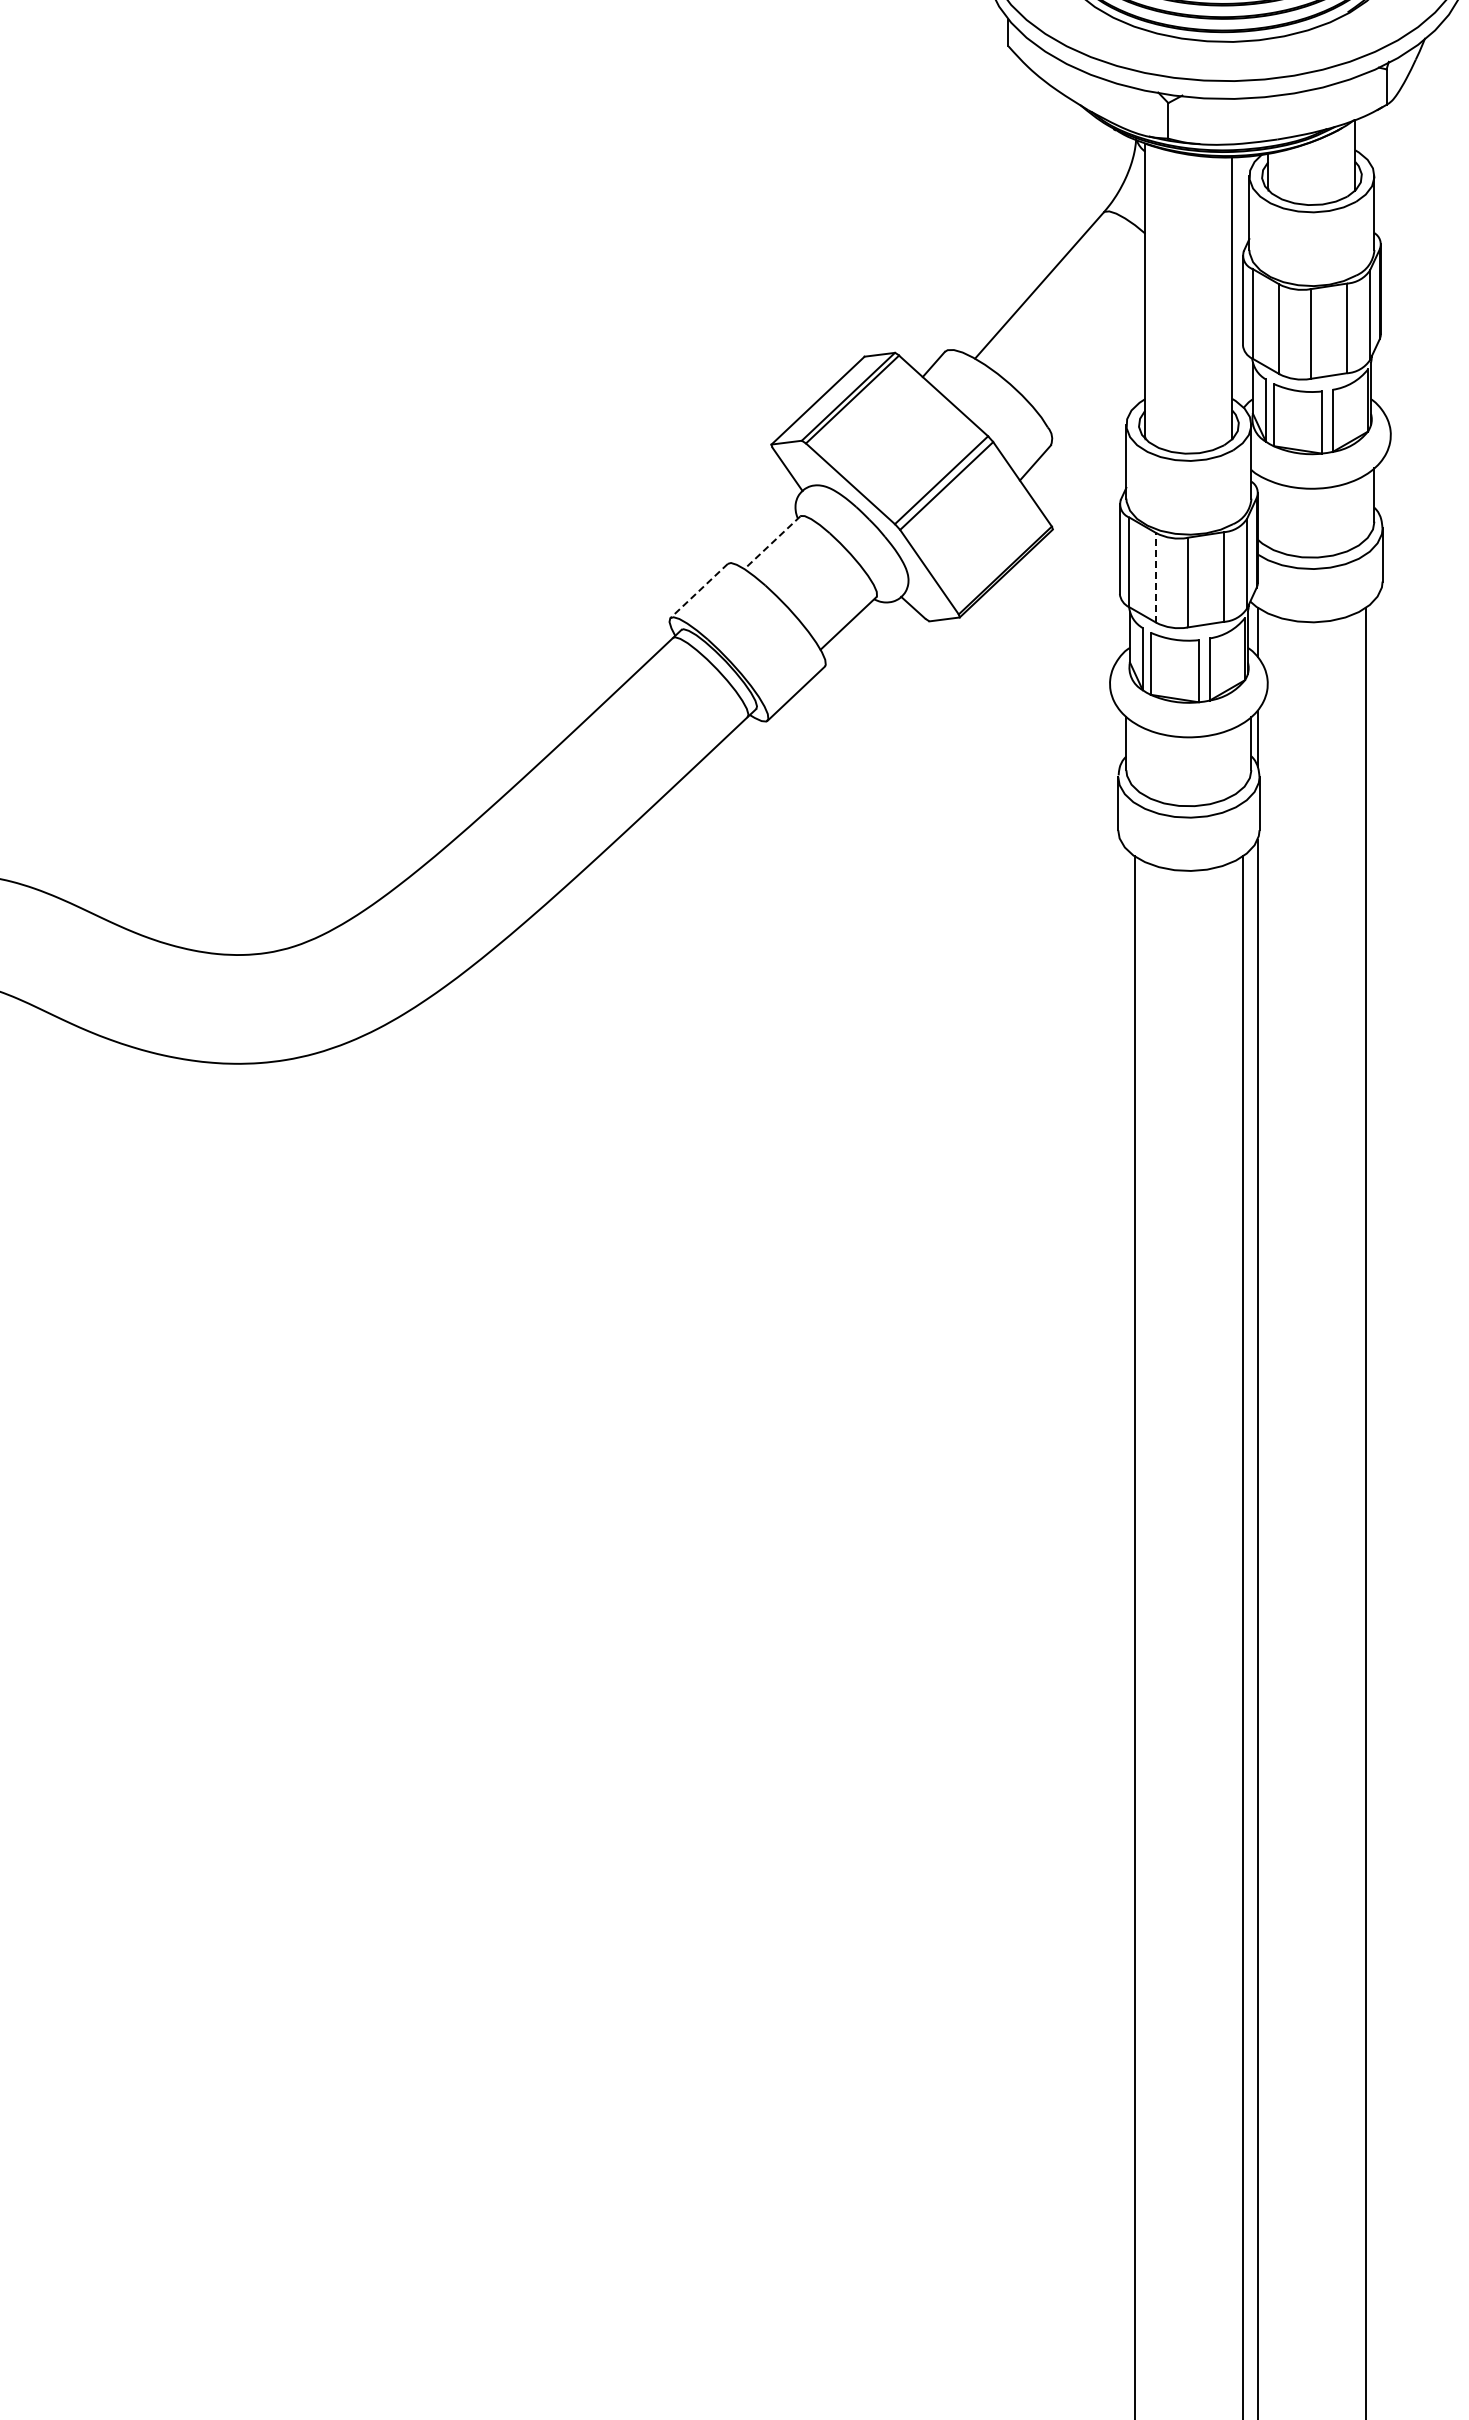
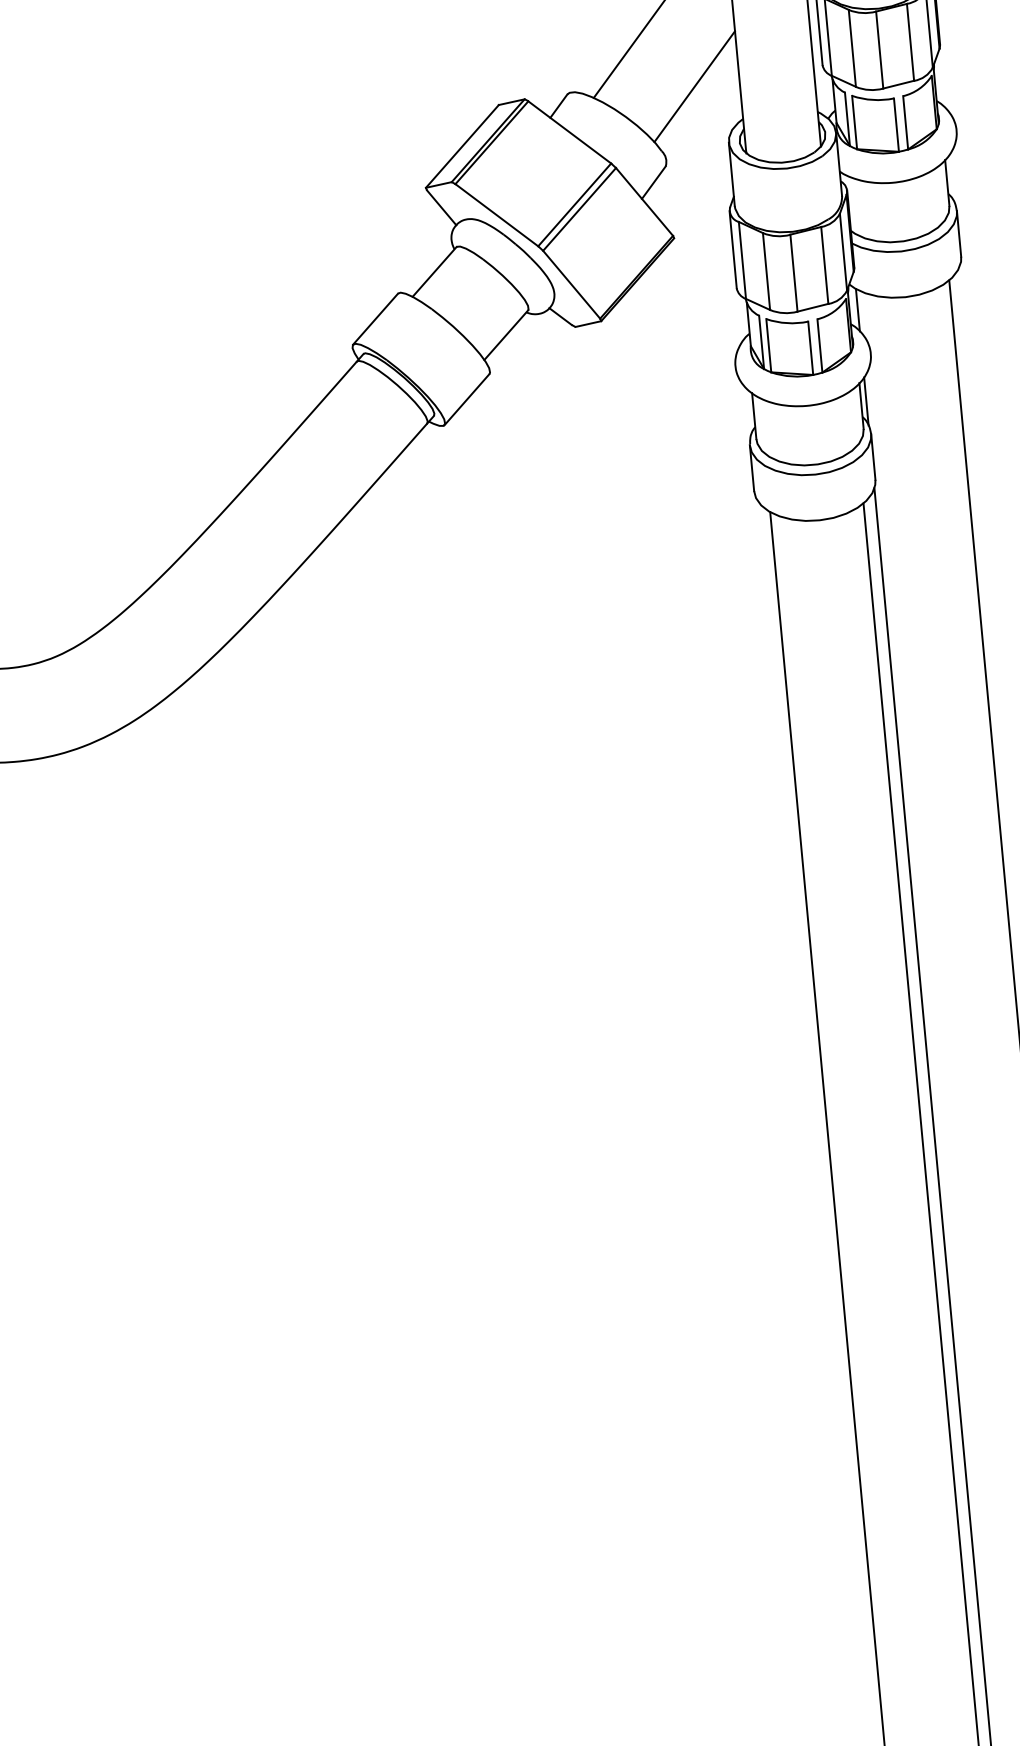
line: (1092, 356) -> (694, 86), added
line: (772, 543) -> (434, 272), dashed -> solid
line: (1156, 577) -> (766, 271), dashed -> solid
line: (698, 591) -> (375, 319), dashed -> solid

